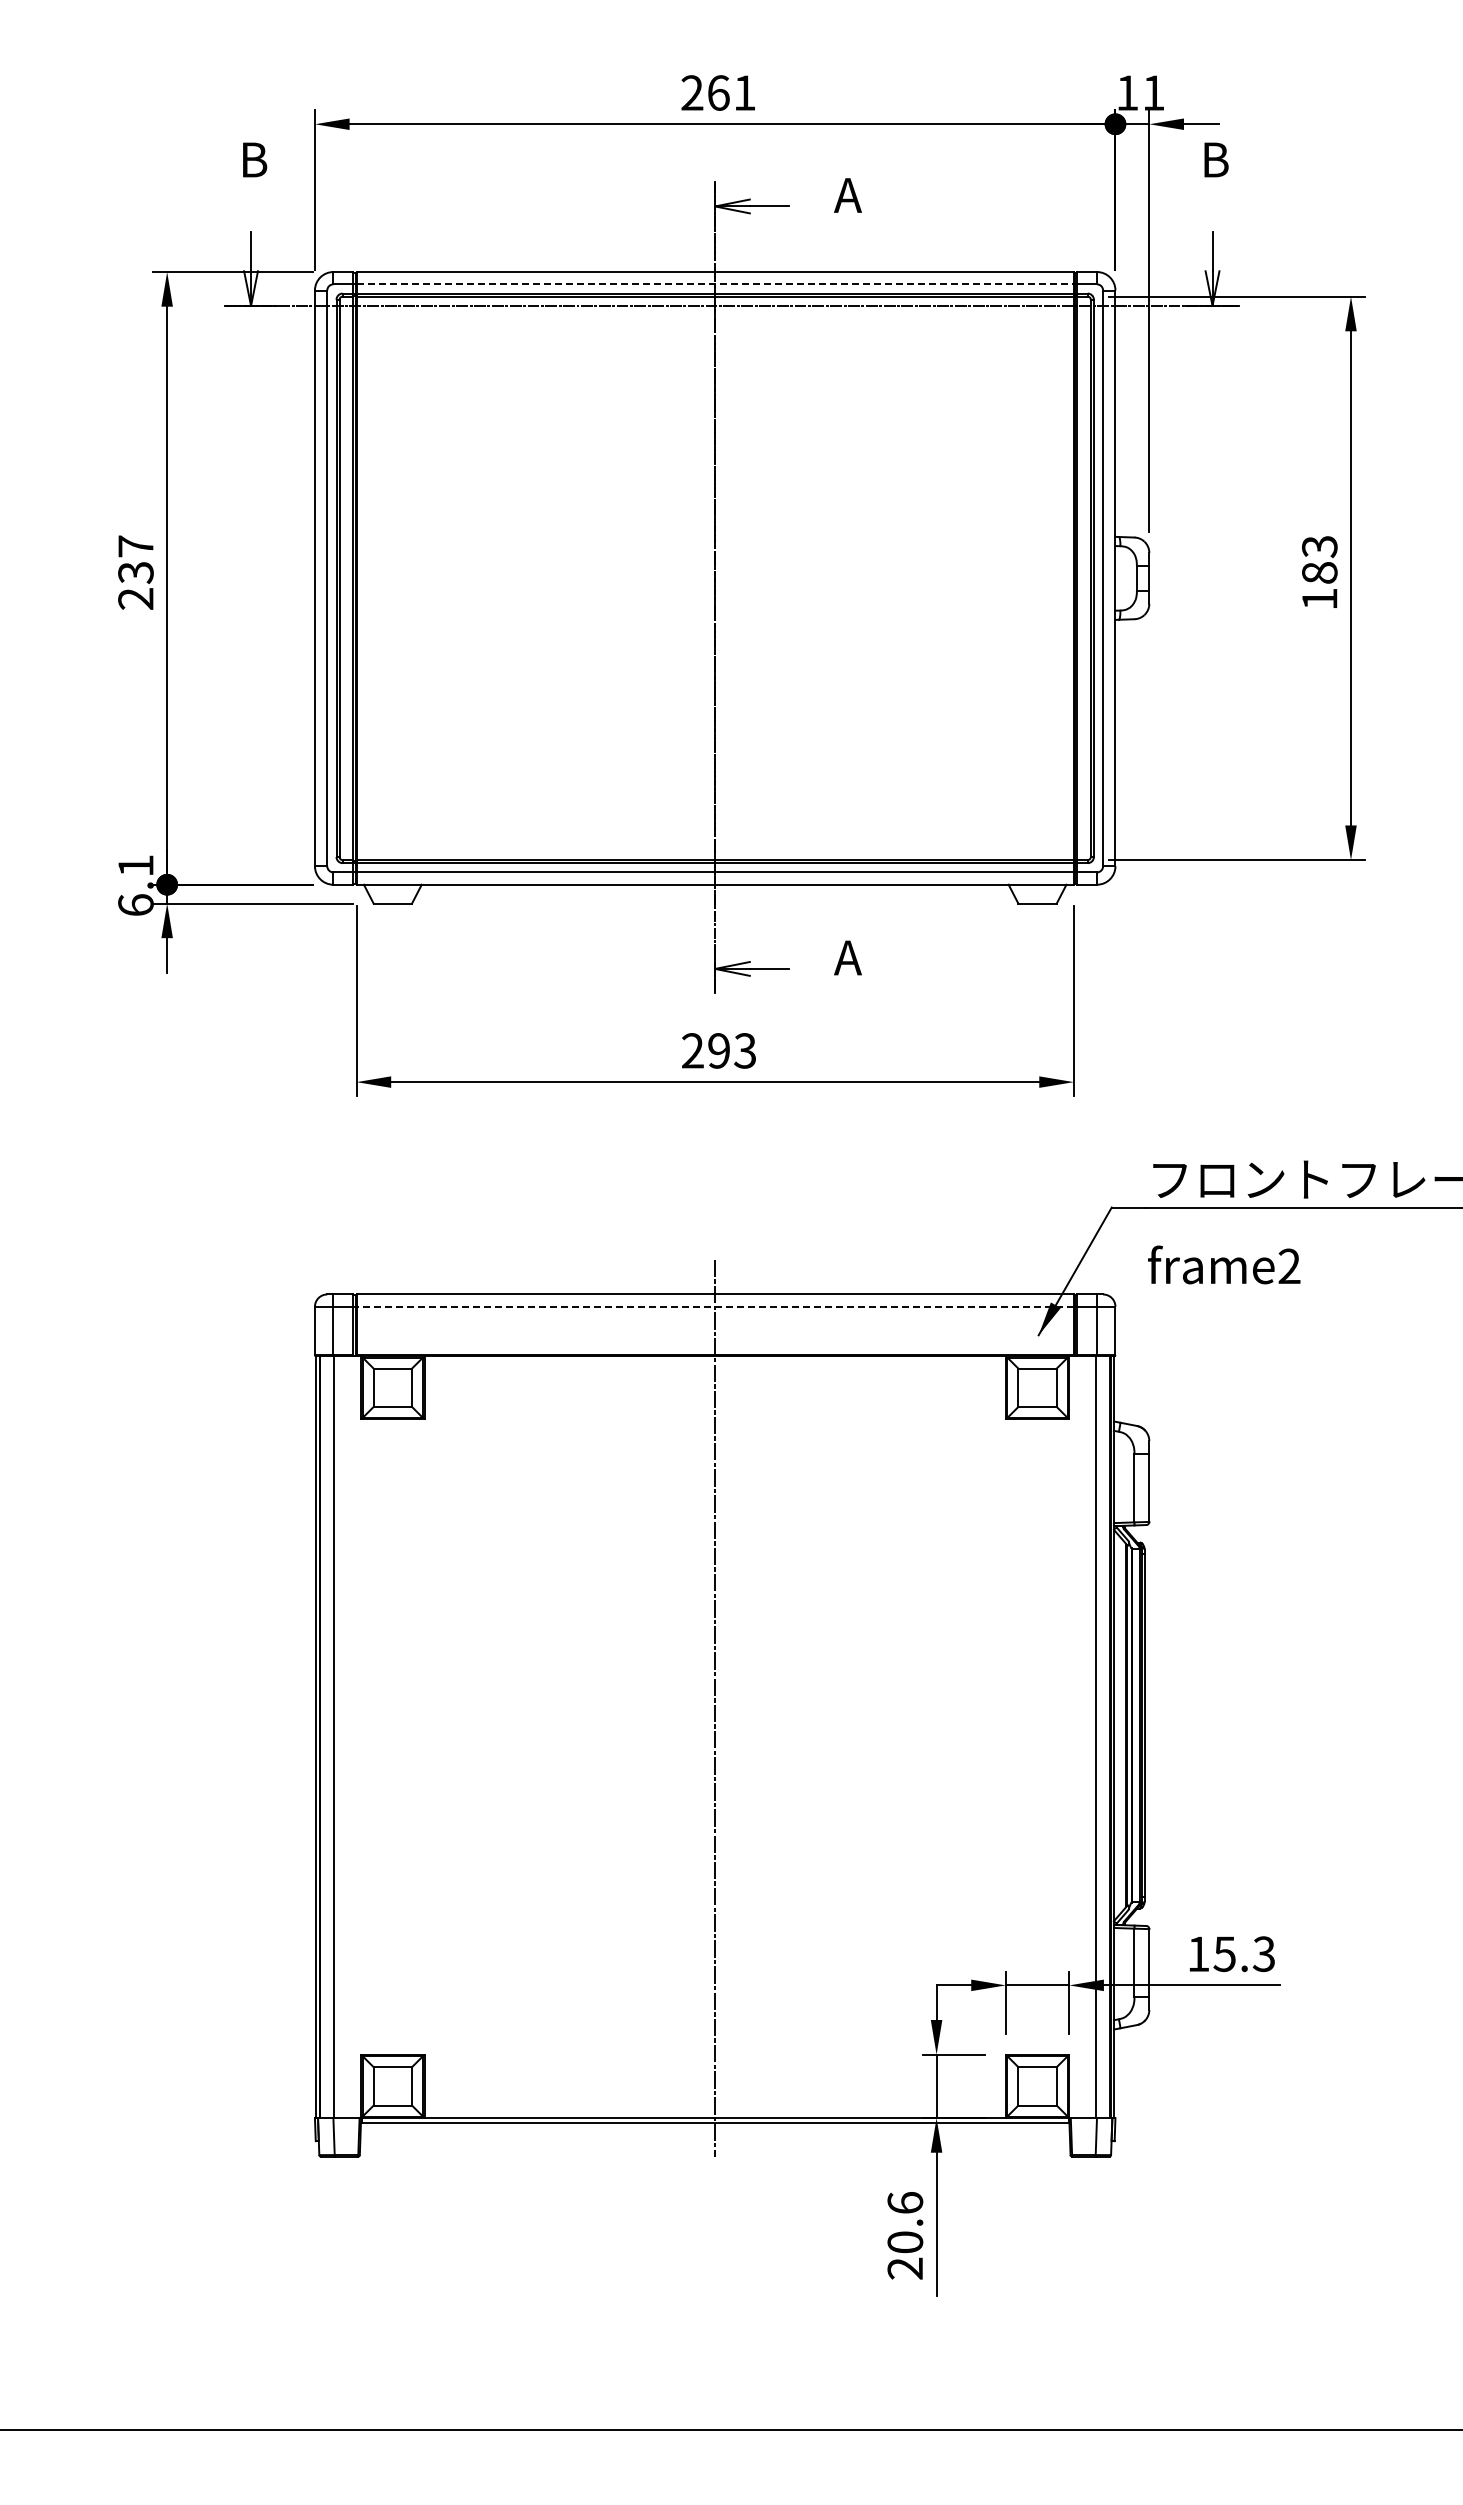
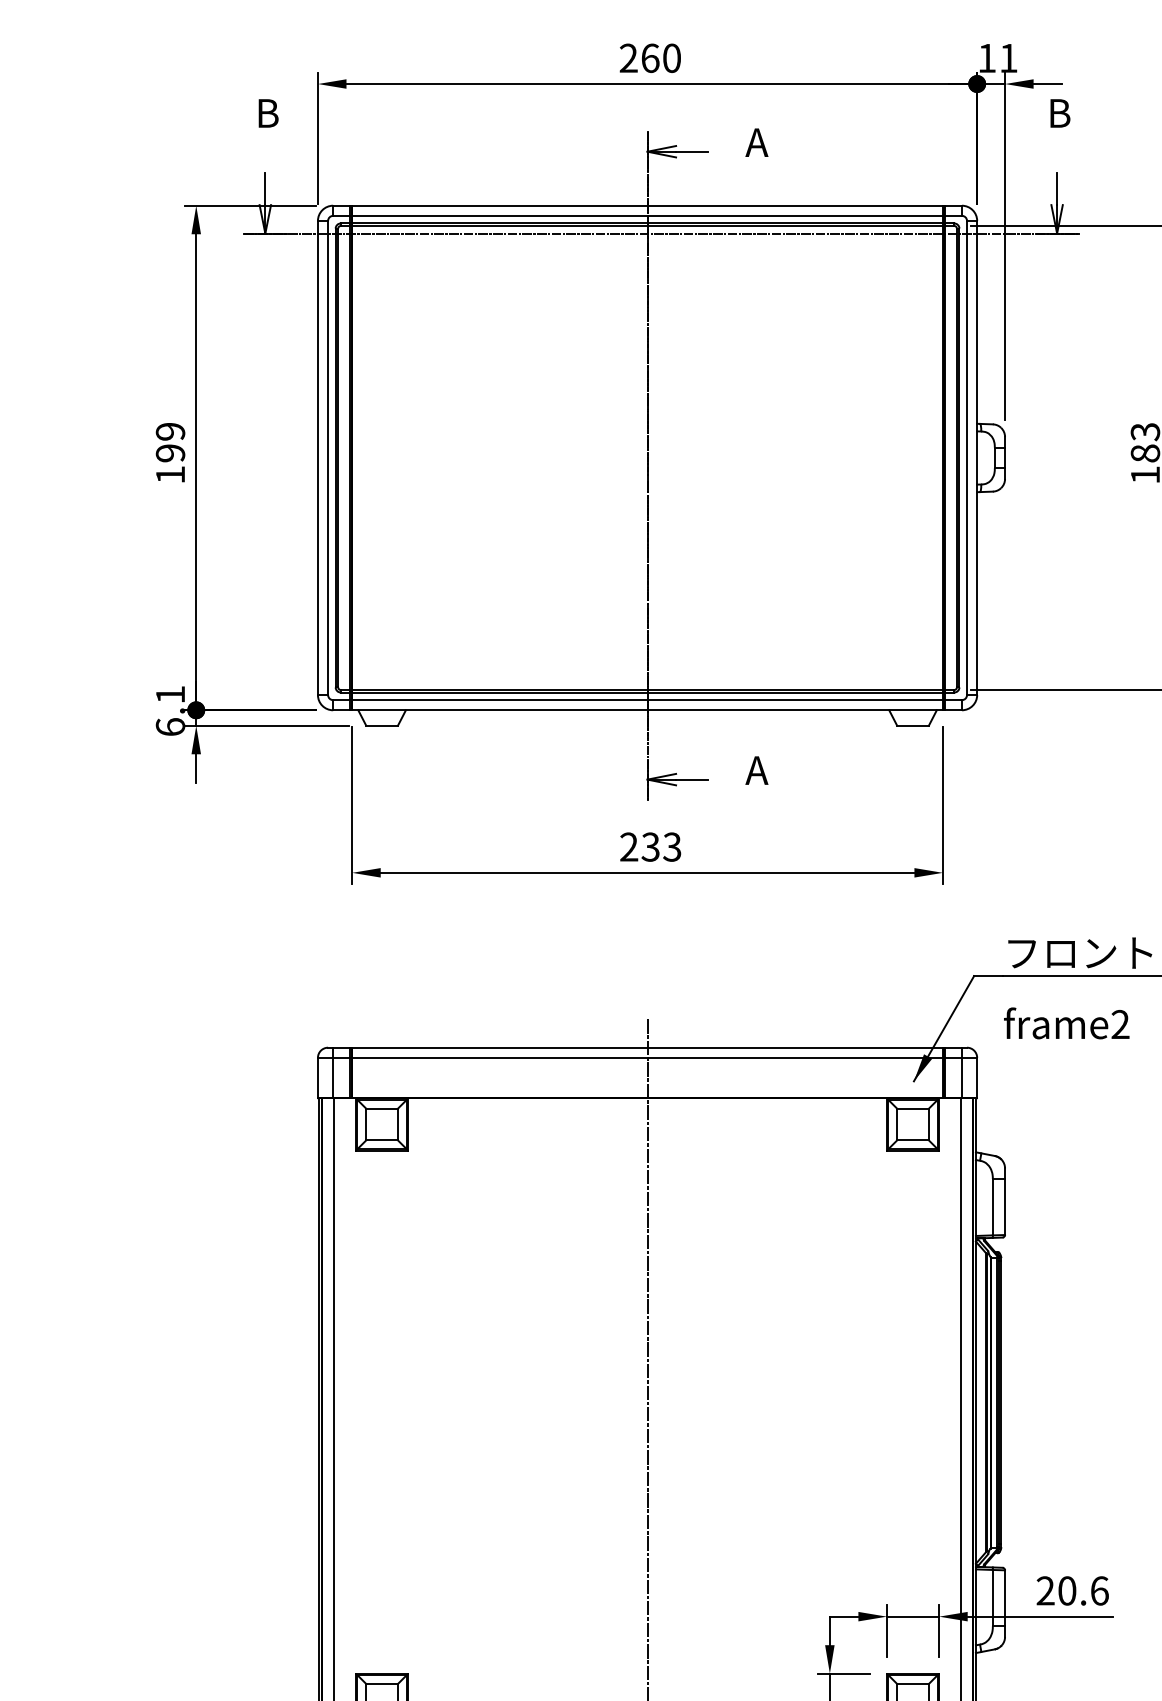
text: (744, 92) -> (671, 57), 261 -> 260
line: (715, 284) -> (647, 215), dashed -> solid
text: (135, 572) -> (170, 453), 237 -> 199
text: (718, 1050) -> (650, 846), 293 -> 233
line: (715, 1306) -> (647, 1057), dashed -> solid
text: (1231, 1954) -> (1072, 1591), 15.3 -> 20.6

